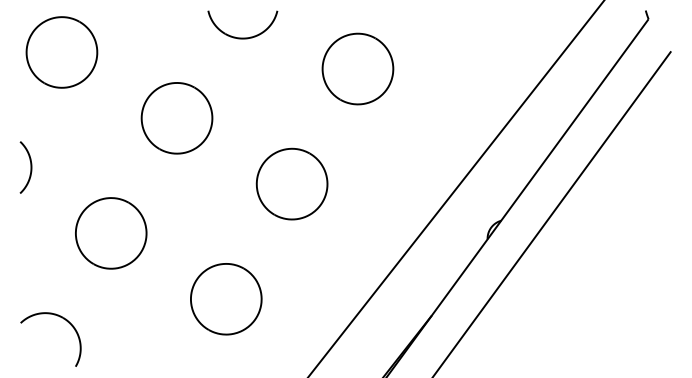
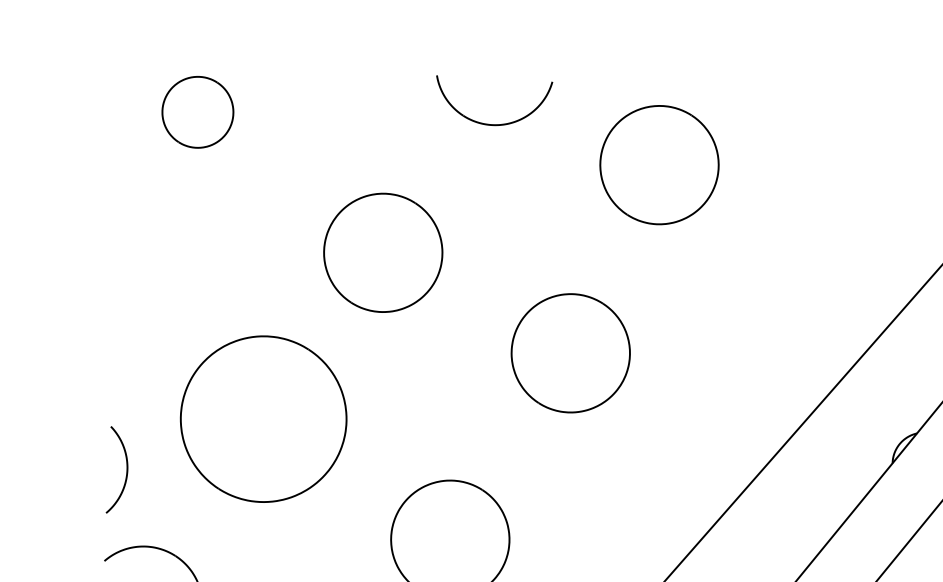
part: (242, 37) -> (491, 123), moved
part: (61, 52) -> (197, 112), size x0.6
part: (357, 68) -> (658, 164), moved
part: (176, 118) -> (382, 253), moved
curve: (30, 167) -> (125, 470), moved
part: (111, 233) -> (264, 419), size x1.4

